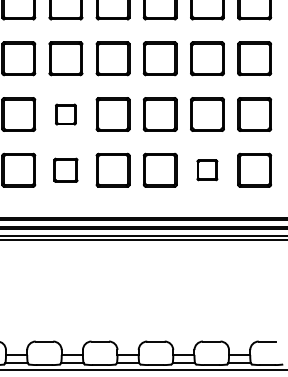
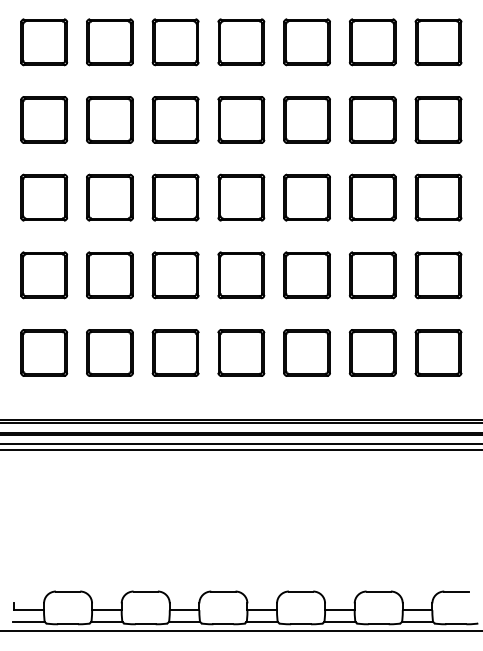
part: (65, 114) -> (175, 275), size x1.67
part: (65, 169) -> (175, 352), size x1.43
part: (207, 169) -> (372, 352), size x1.67

